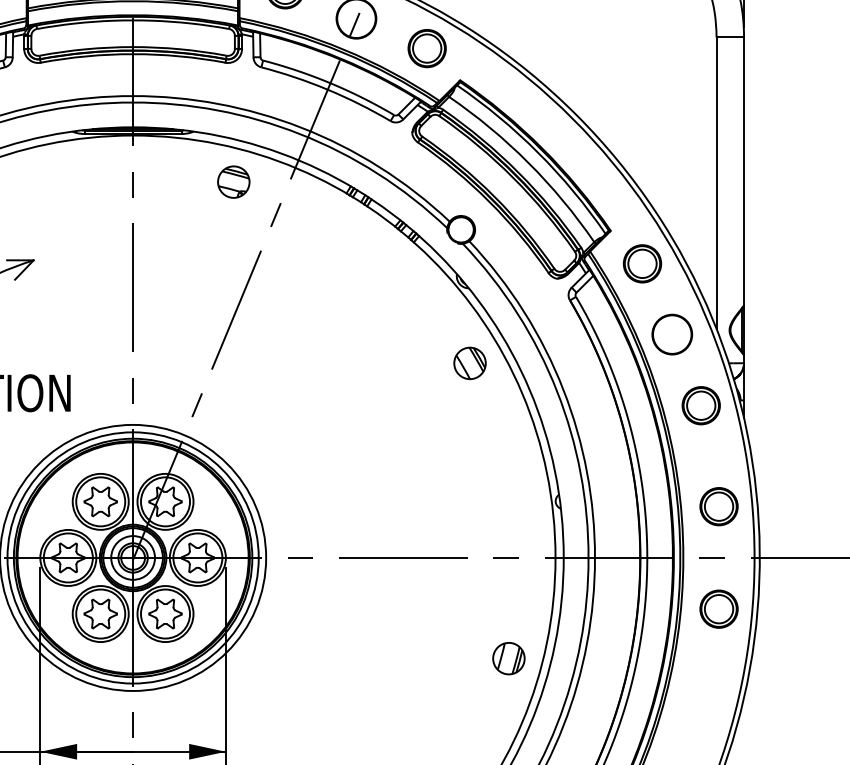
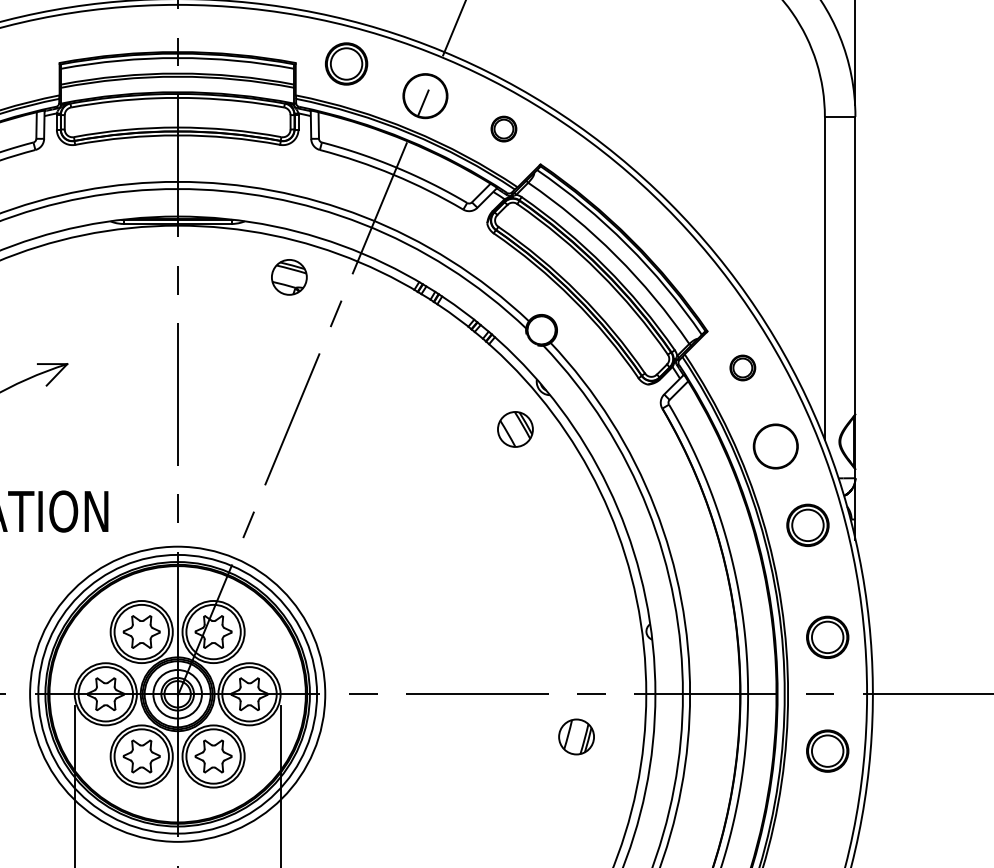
part: (426, 47) -> (503, 128), size x0.6
part: (642, 263) -> (742, 367), size x0.6
part: (470, 363) -> (515, 429), moved
part: (508, 658) -> (576, 736), moved

